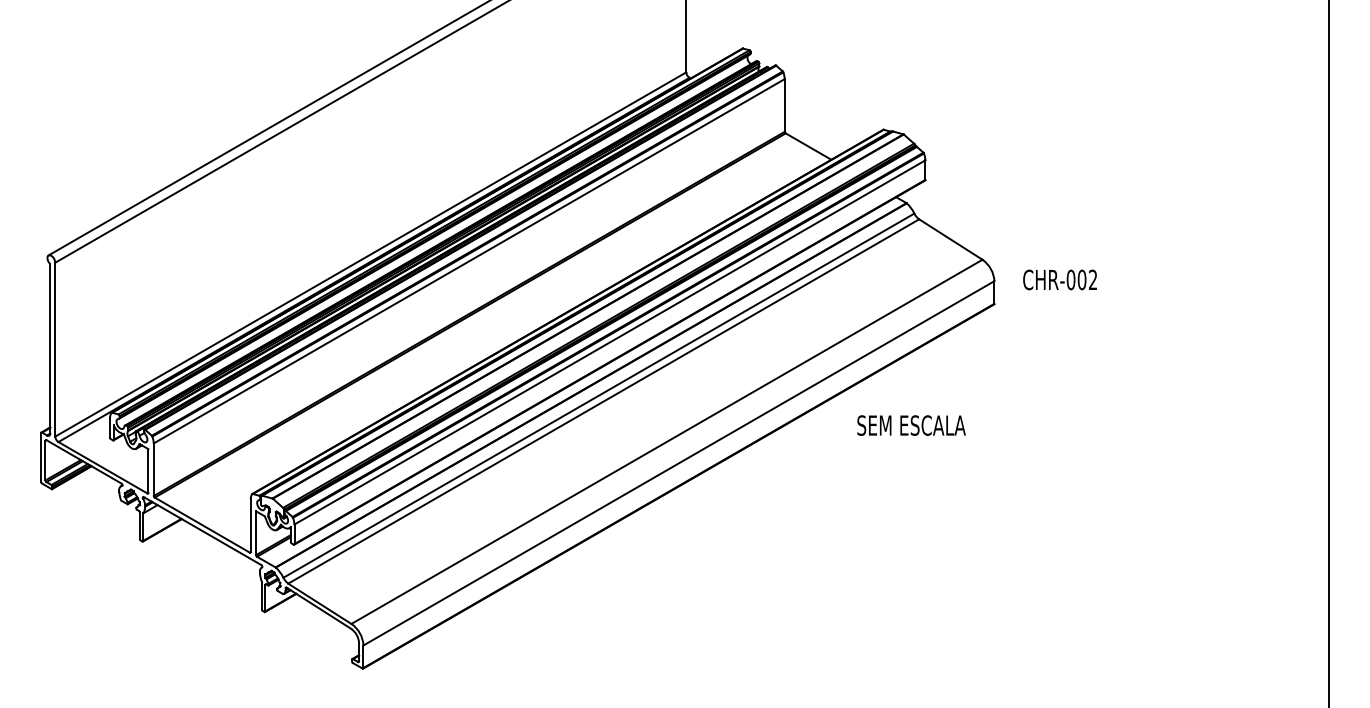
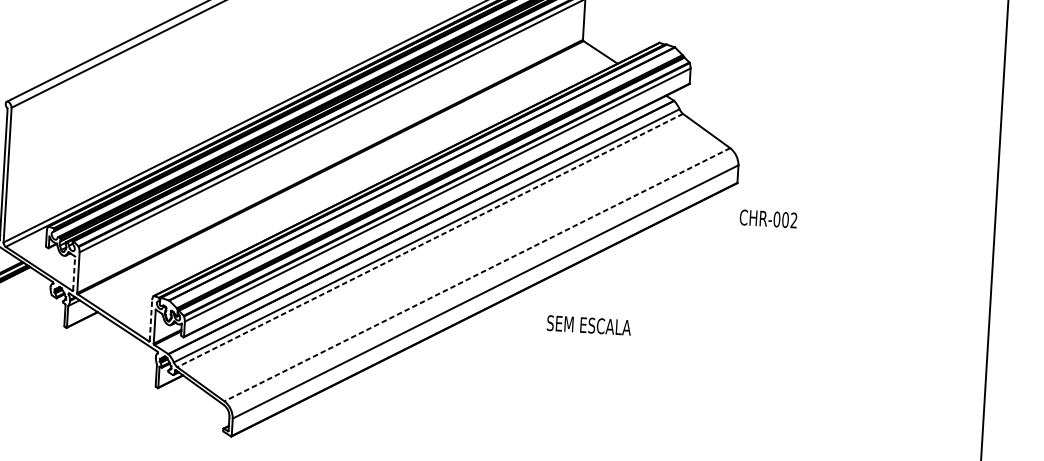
text: (1059, 279) -> (768, 218), moved
line: (603, 401) -> (430, 240), solid -> dashed
text: (911, 425) -> (589, 325), moved
line: (666, 442) -> (476, 275), solid -> dashed
line: (148, 471) -> (74, 273), solid -> dashed
line: (250, 525) -> (150, 320), solid -> dashed

